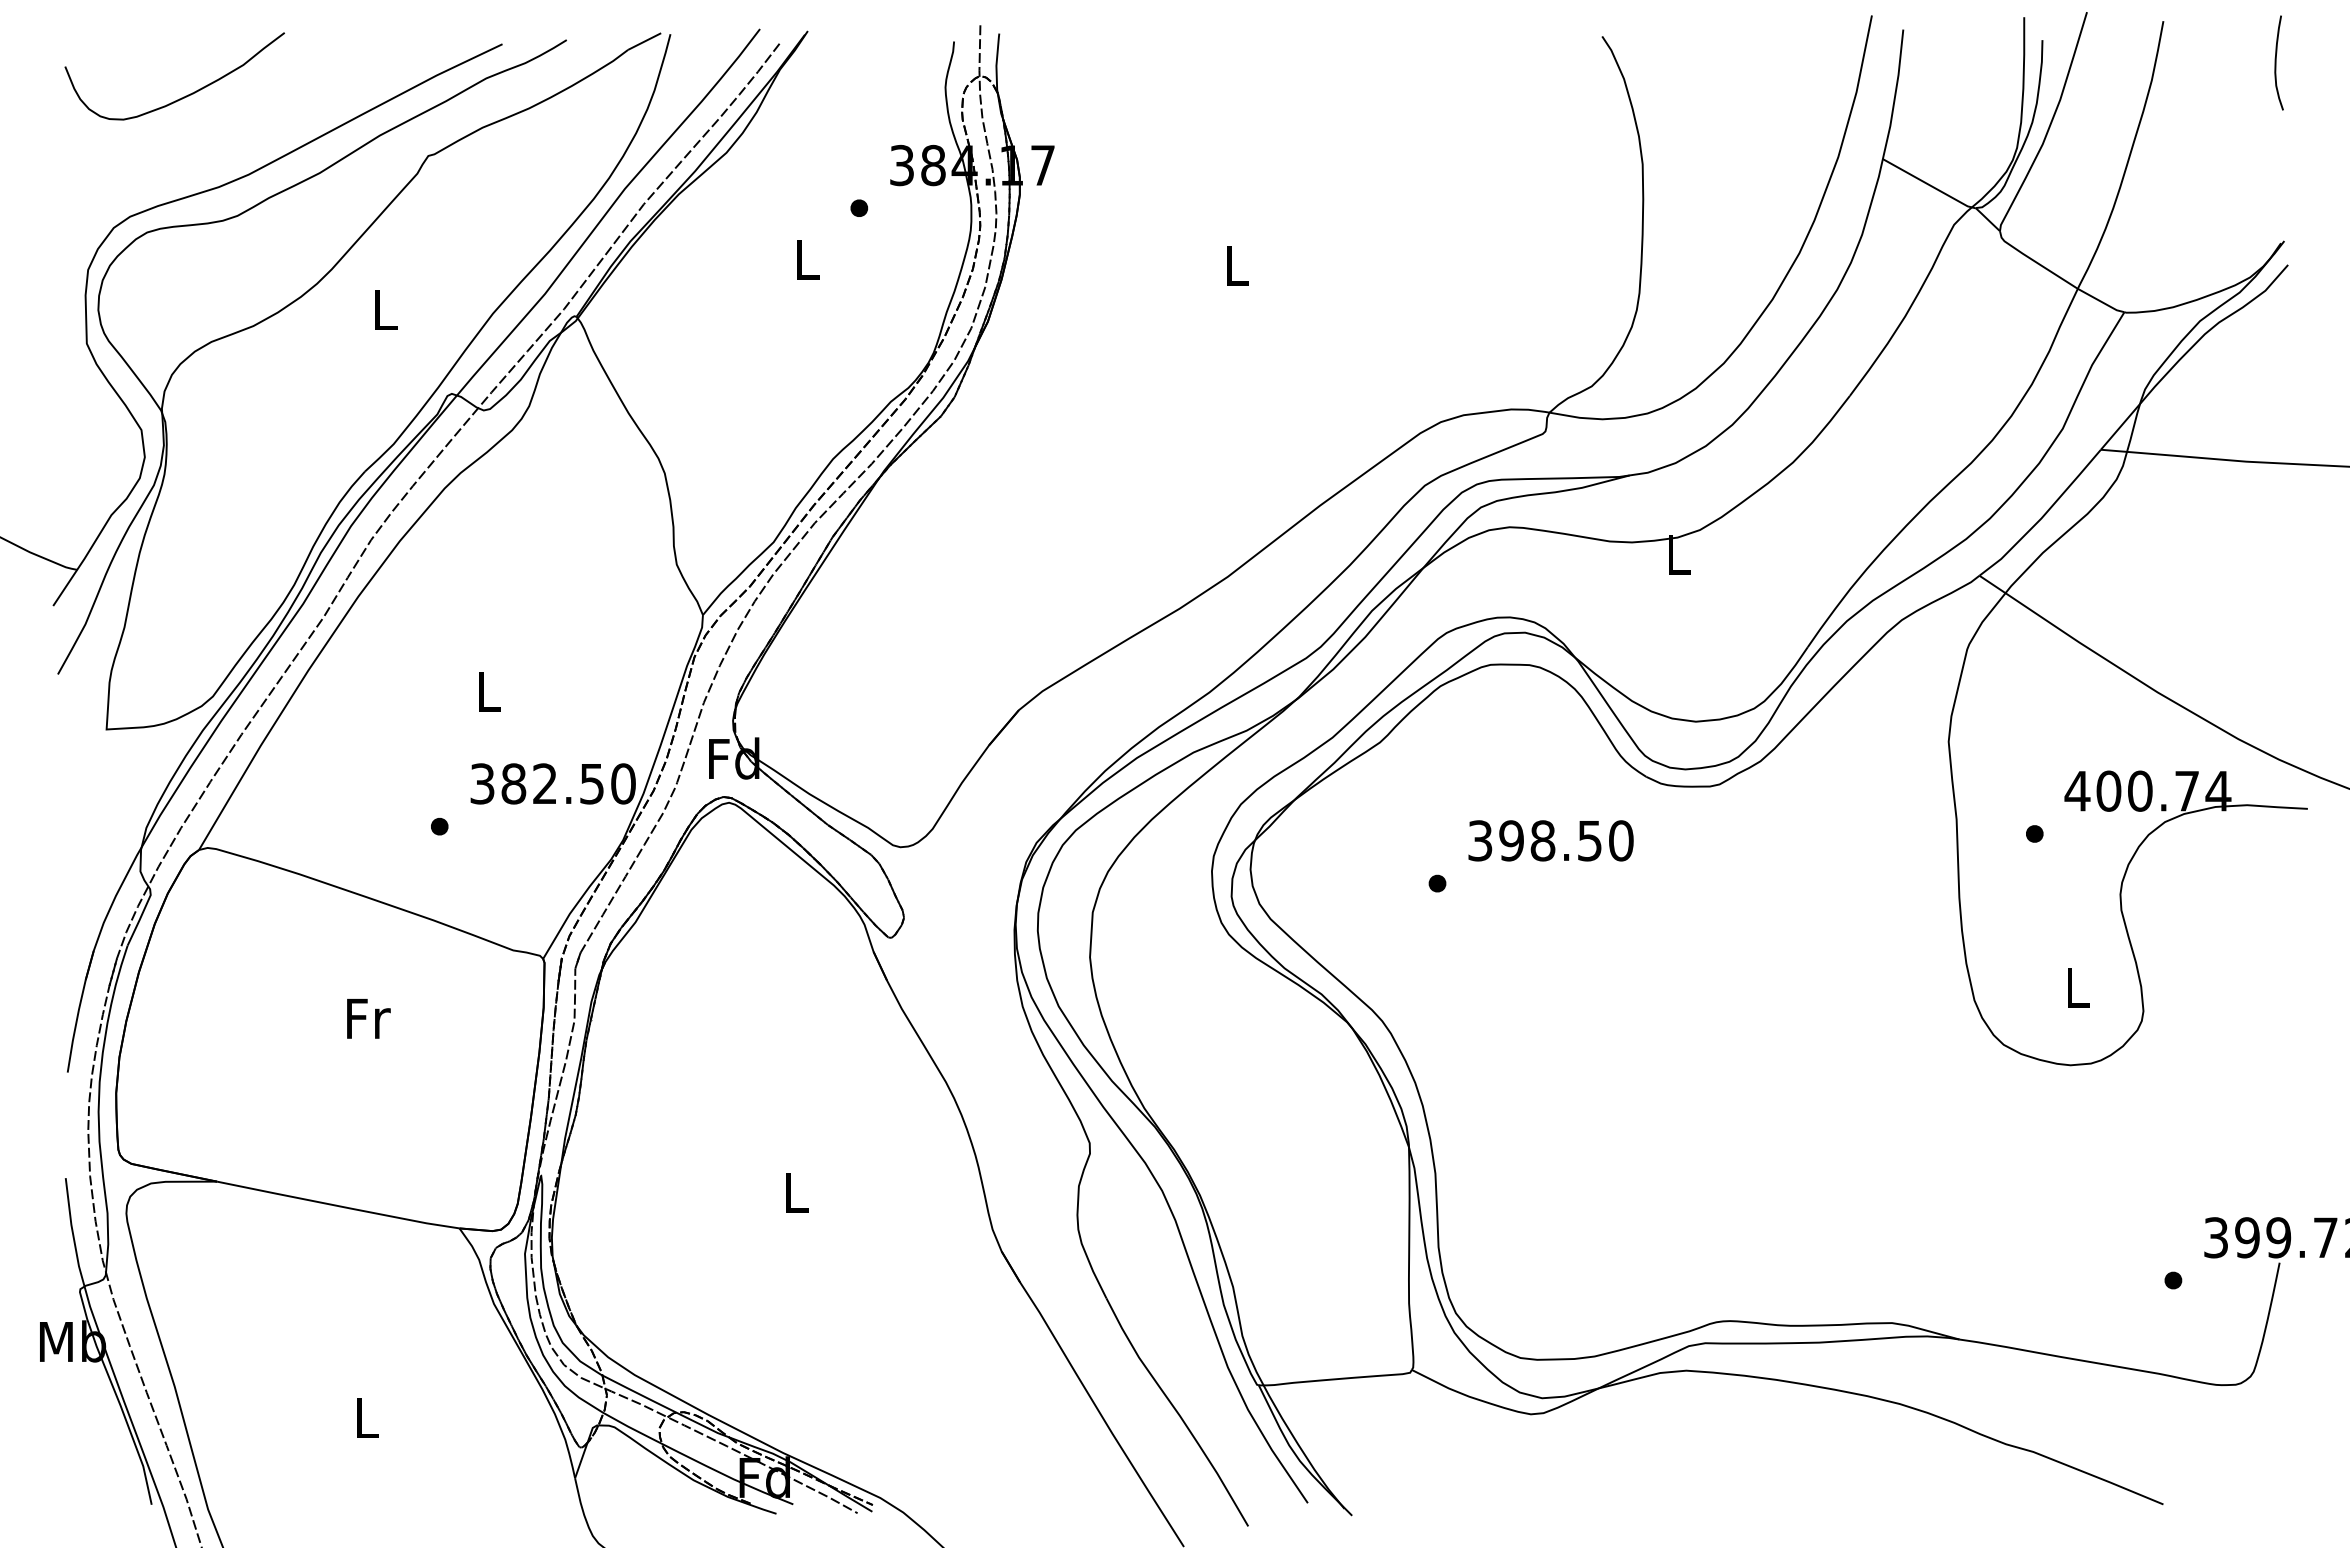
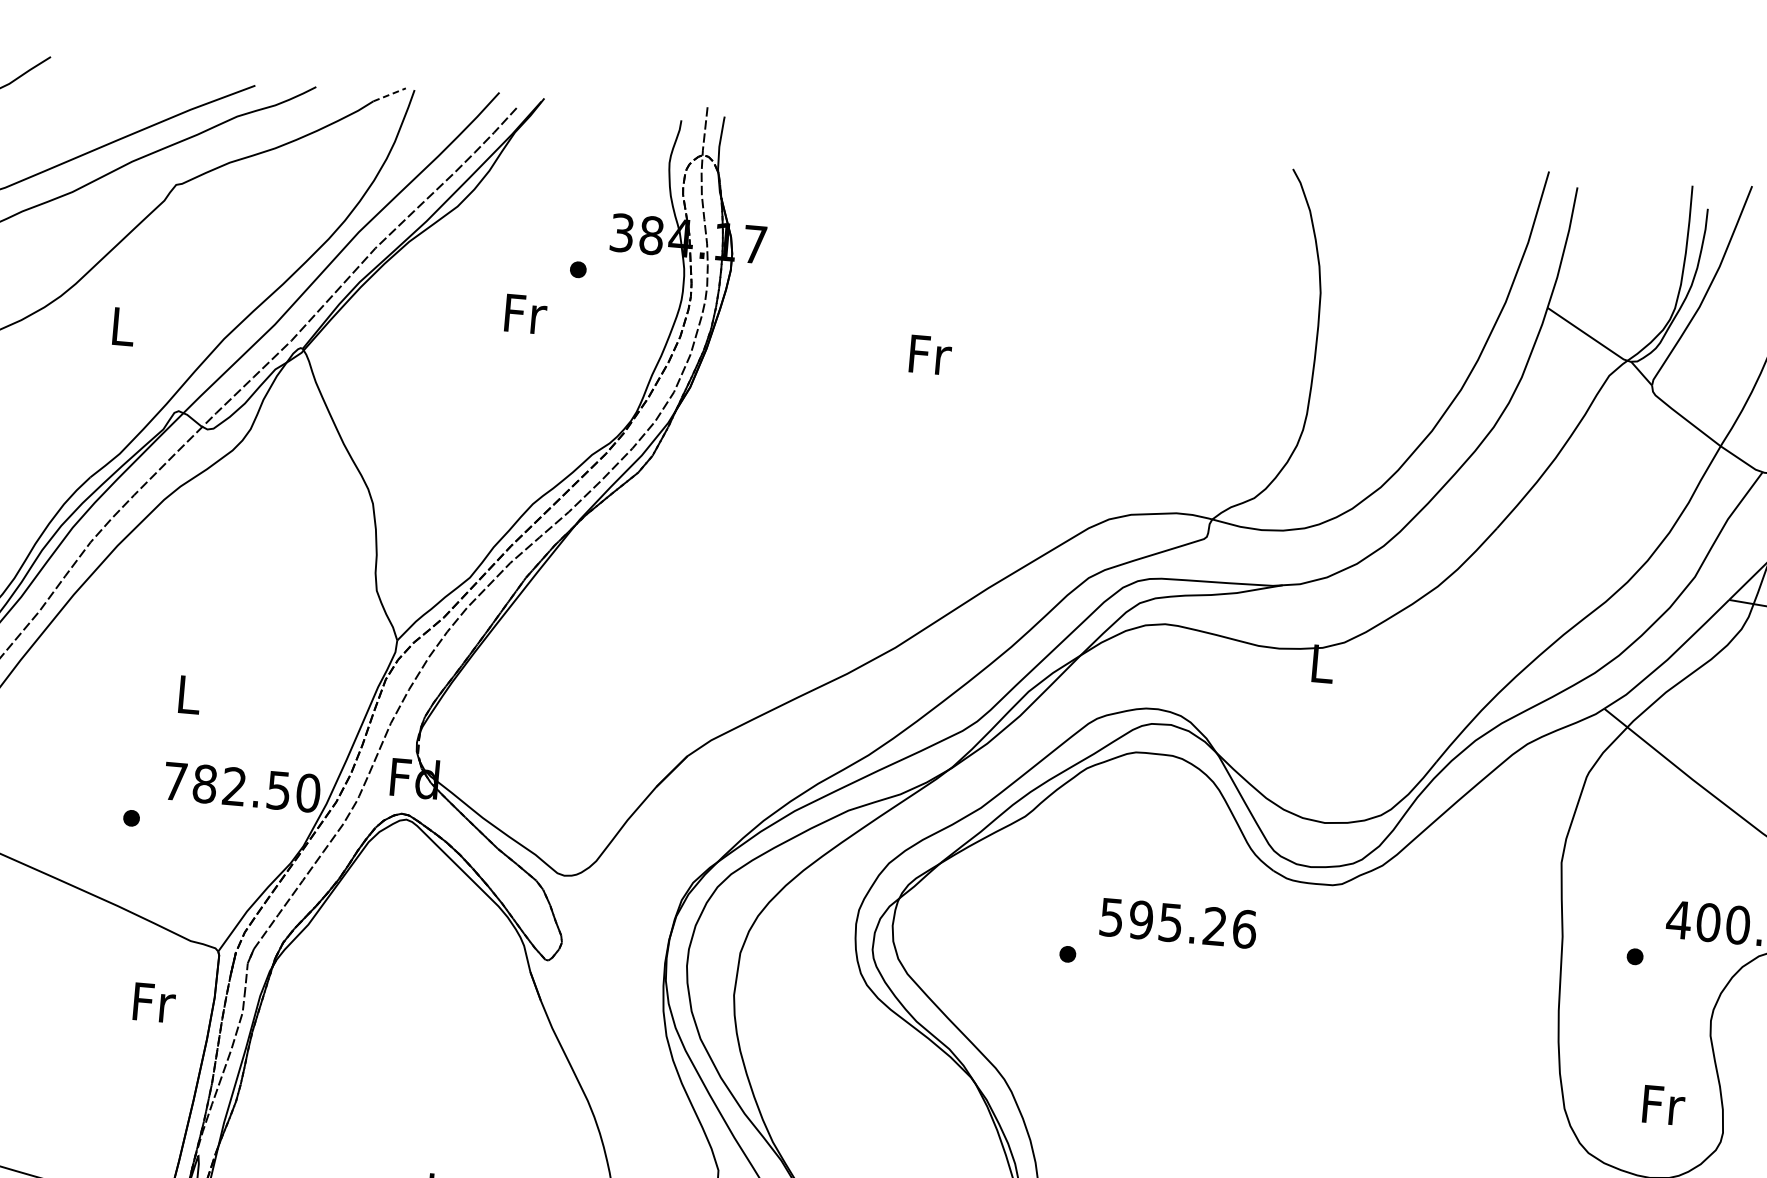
line: (645, 41) -> (390, 94), solid -> dashed
text: (808, 259) -> (526, 313), L -> Fr
text: (1237, 265) -> (930, 354), L -> Fr
text: (482, 783) -> (175, 781), 382.50 -> 782.50
text: (1551, 840) -> (1178, 923), 398.50 -> 595.26
text: (2078, 987) -> (1663, 1105), L -> Fr
text: (368, 1018) -> (154, 1002), moved

